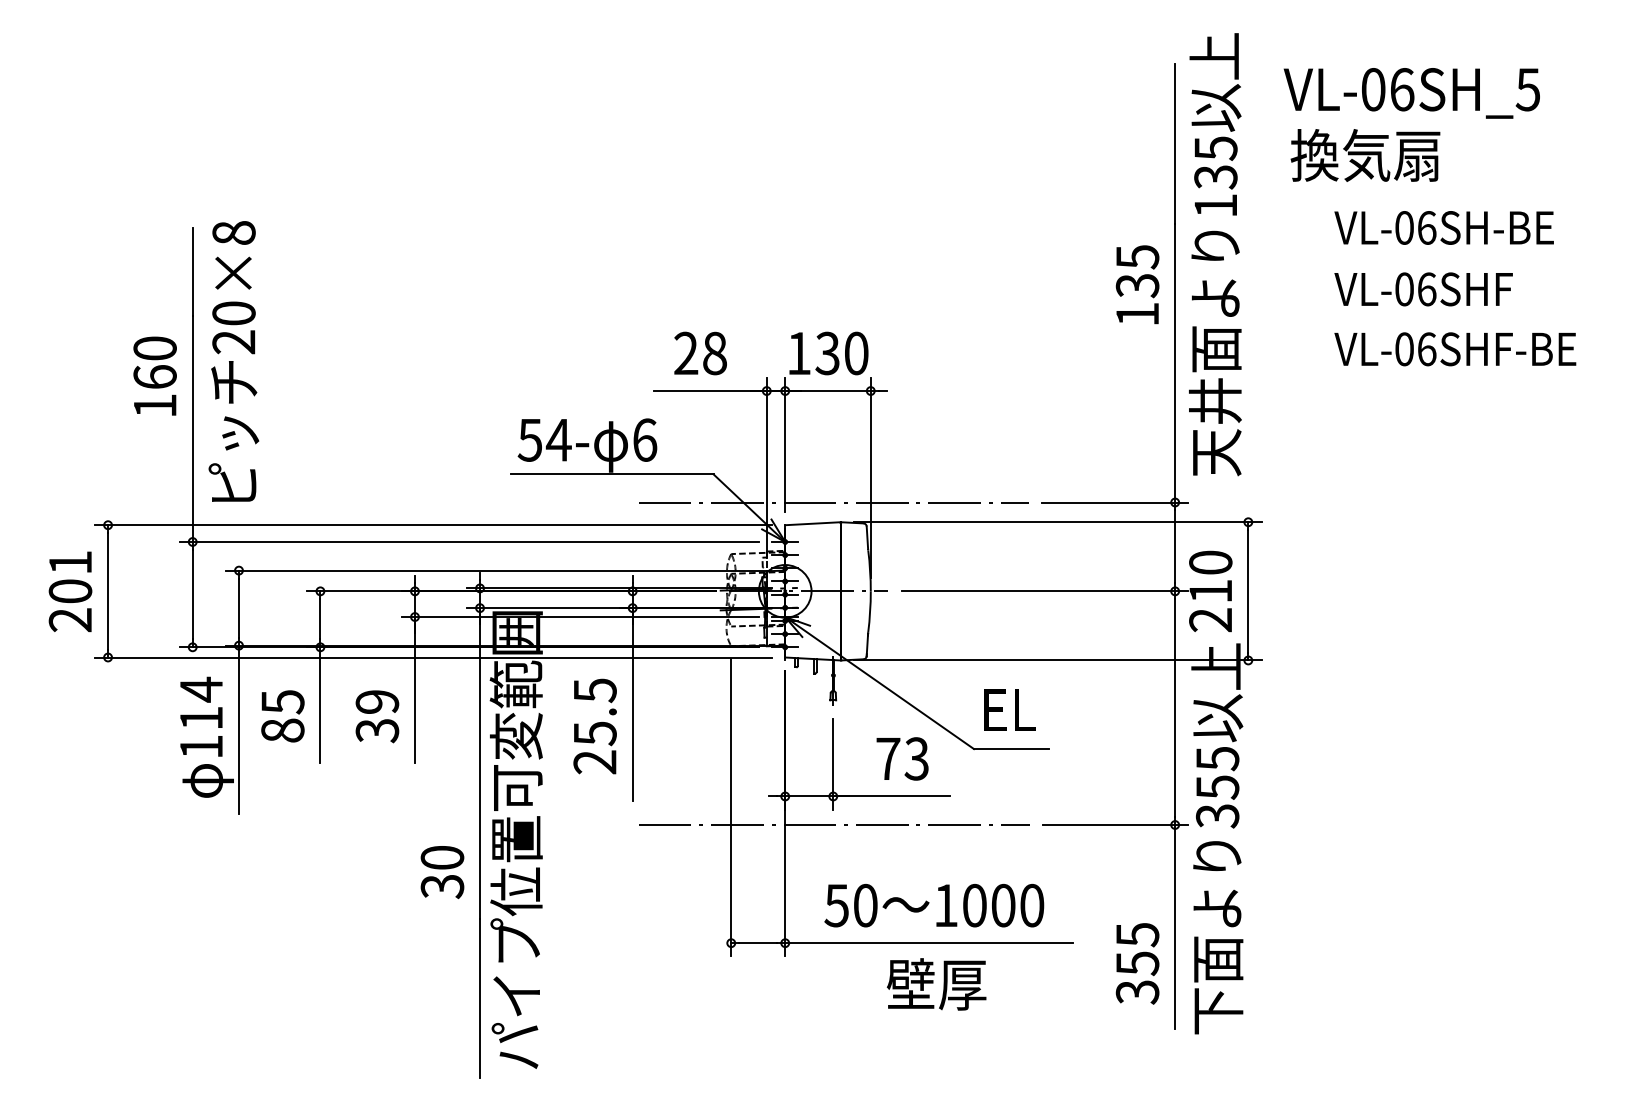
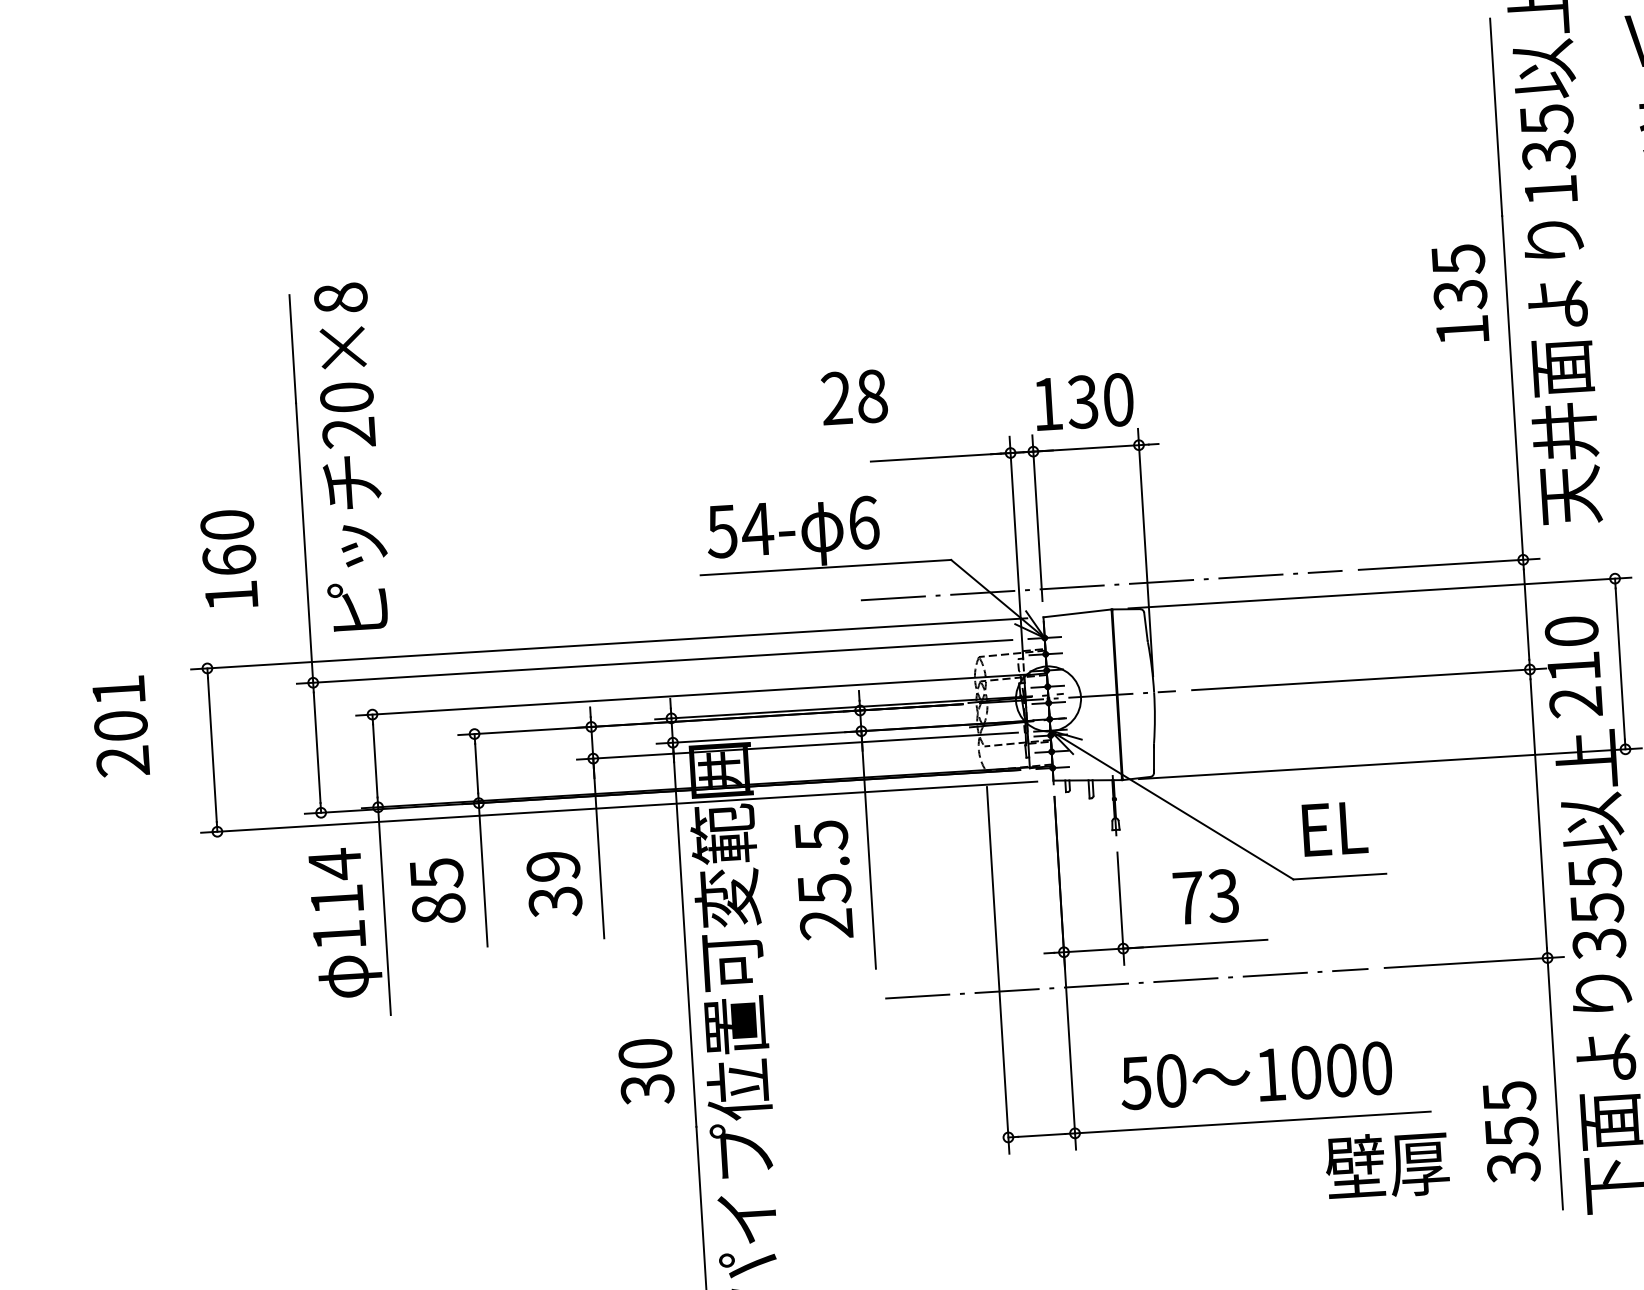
text: (700, 353) -> (854, 397), moved
text: (154, 375) -> (228, 558), moved
text: (70, 591) -> (121, 726), moved
text: (936, 984) -> (1387, 1165), moved

